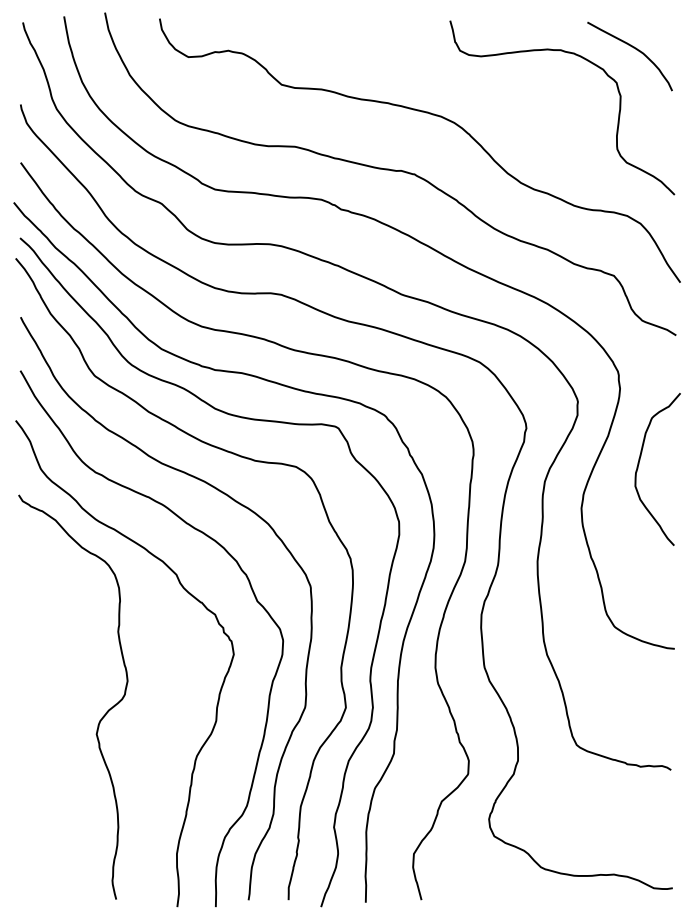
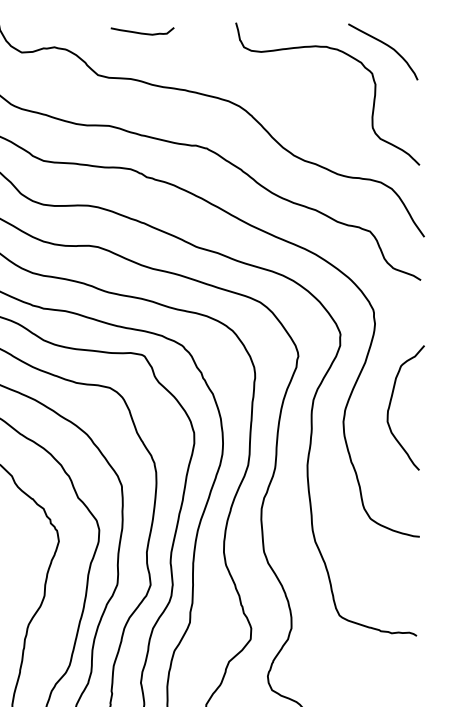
curve: (335, 33) -> (142, 33), added
curve: (639, 464) -> (390, 403), moved

